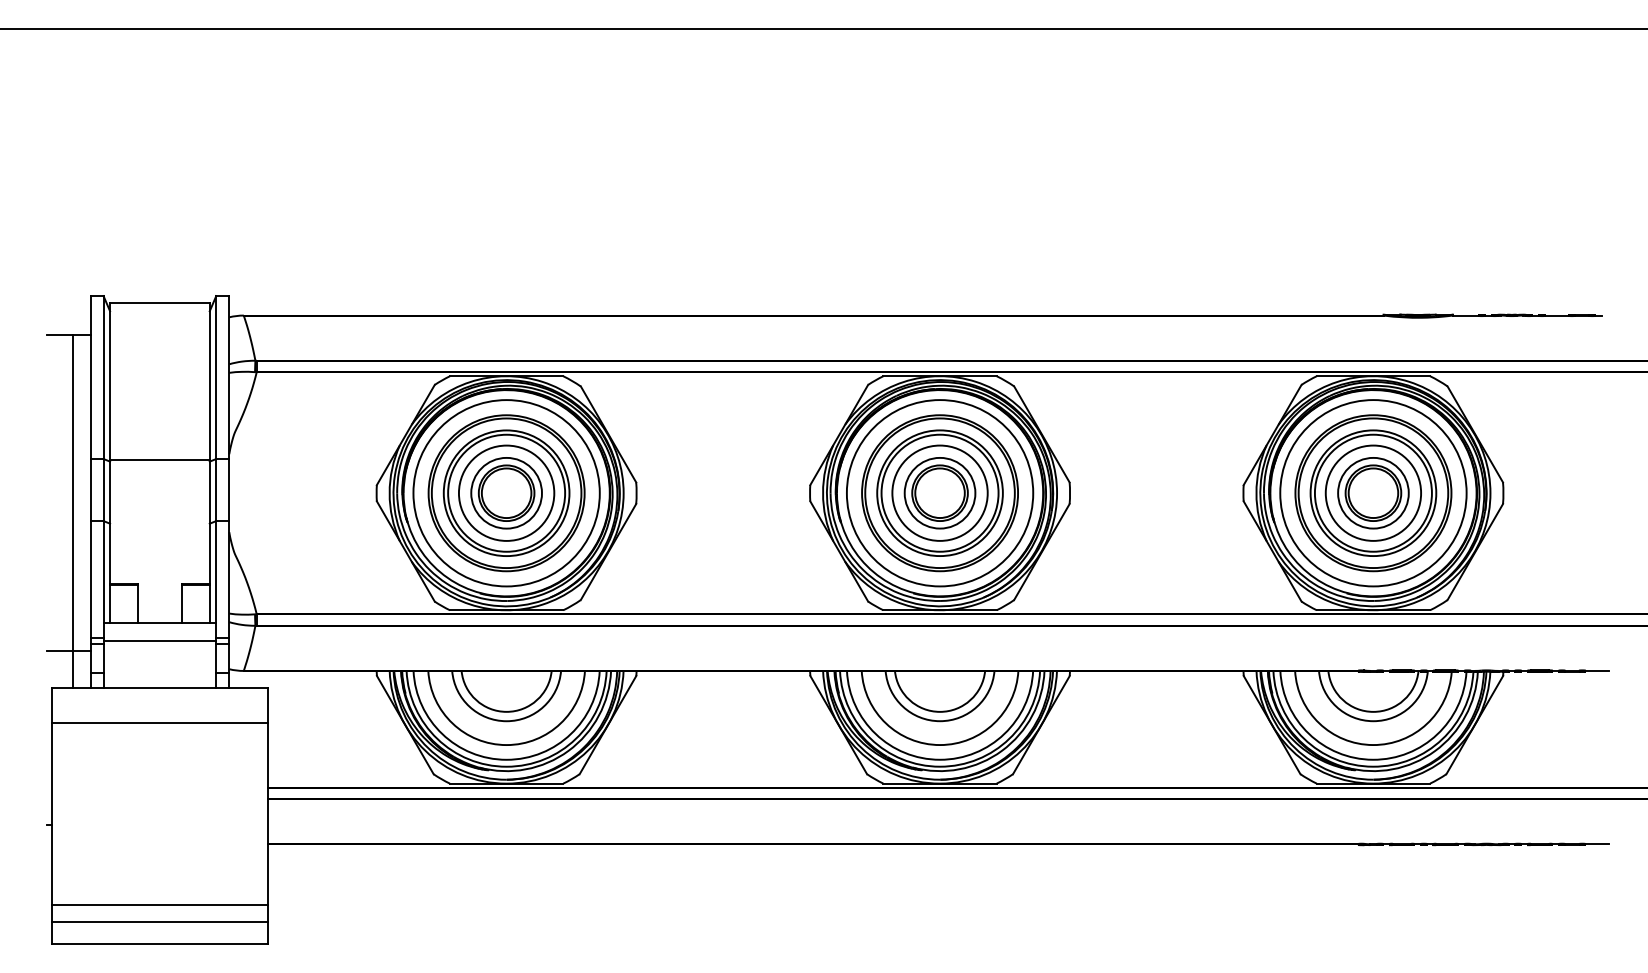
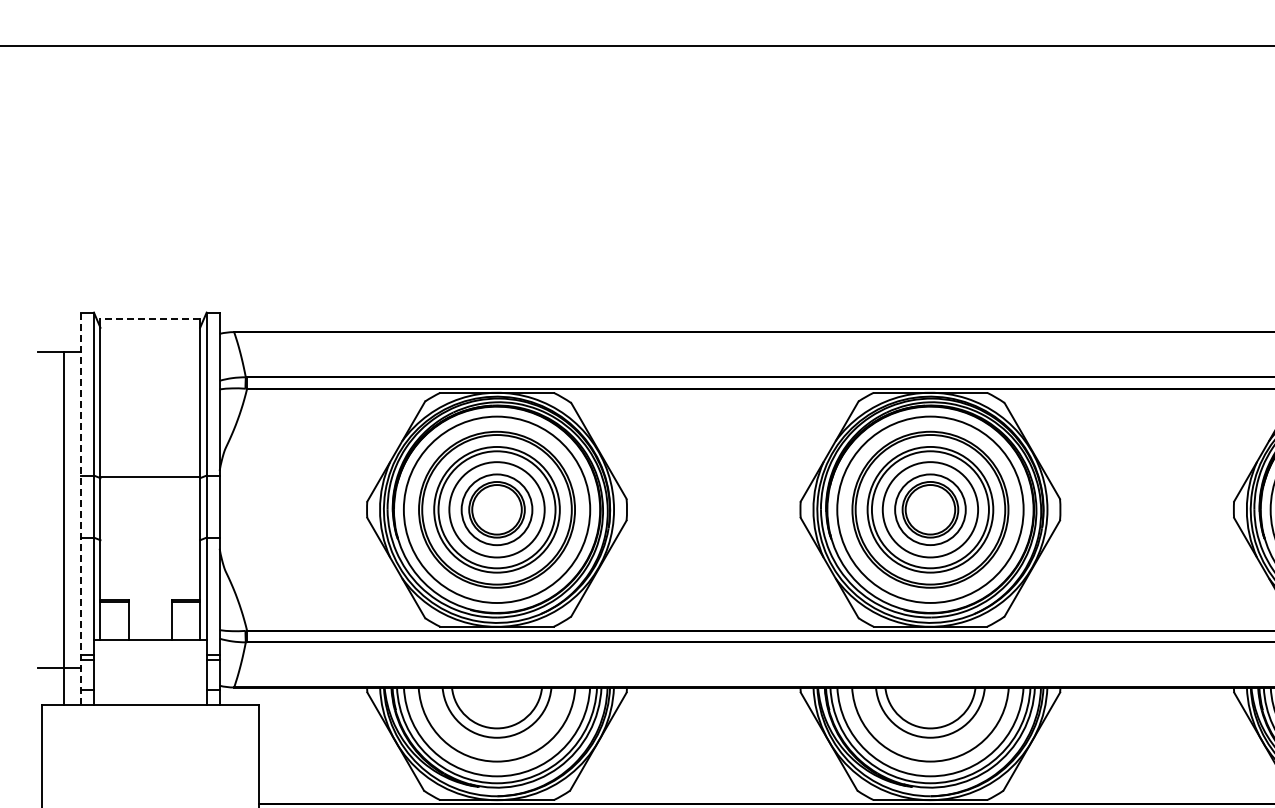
line: (159, 302) -> (149, 319), solid -> dashed
line: (90, 492) -> (80, 509), solid -> dashed
line: (159, 640) -> (149, 657), removed
line: (159, 722) -> (149, 739), removed

